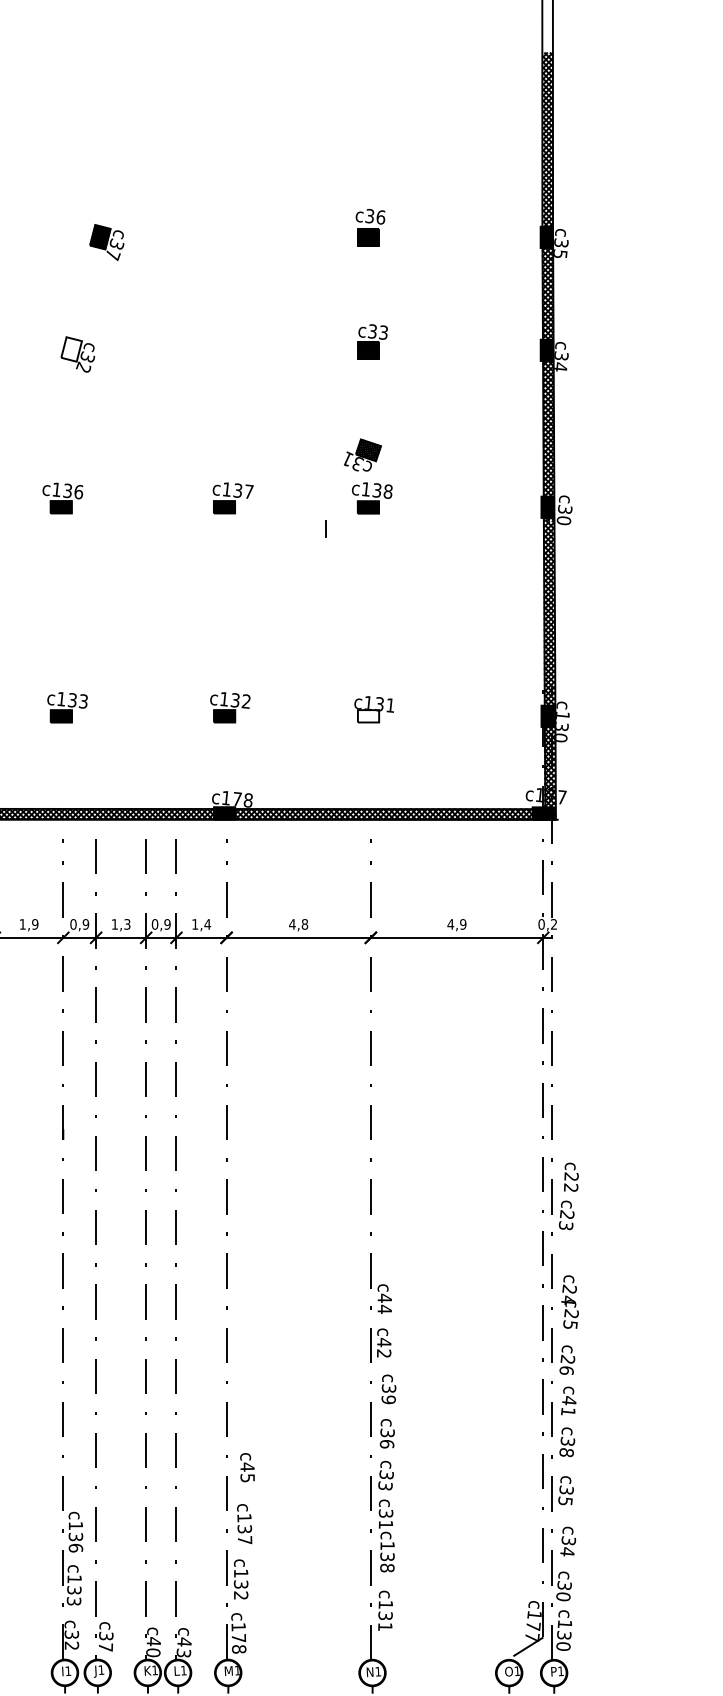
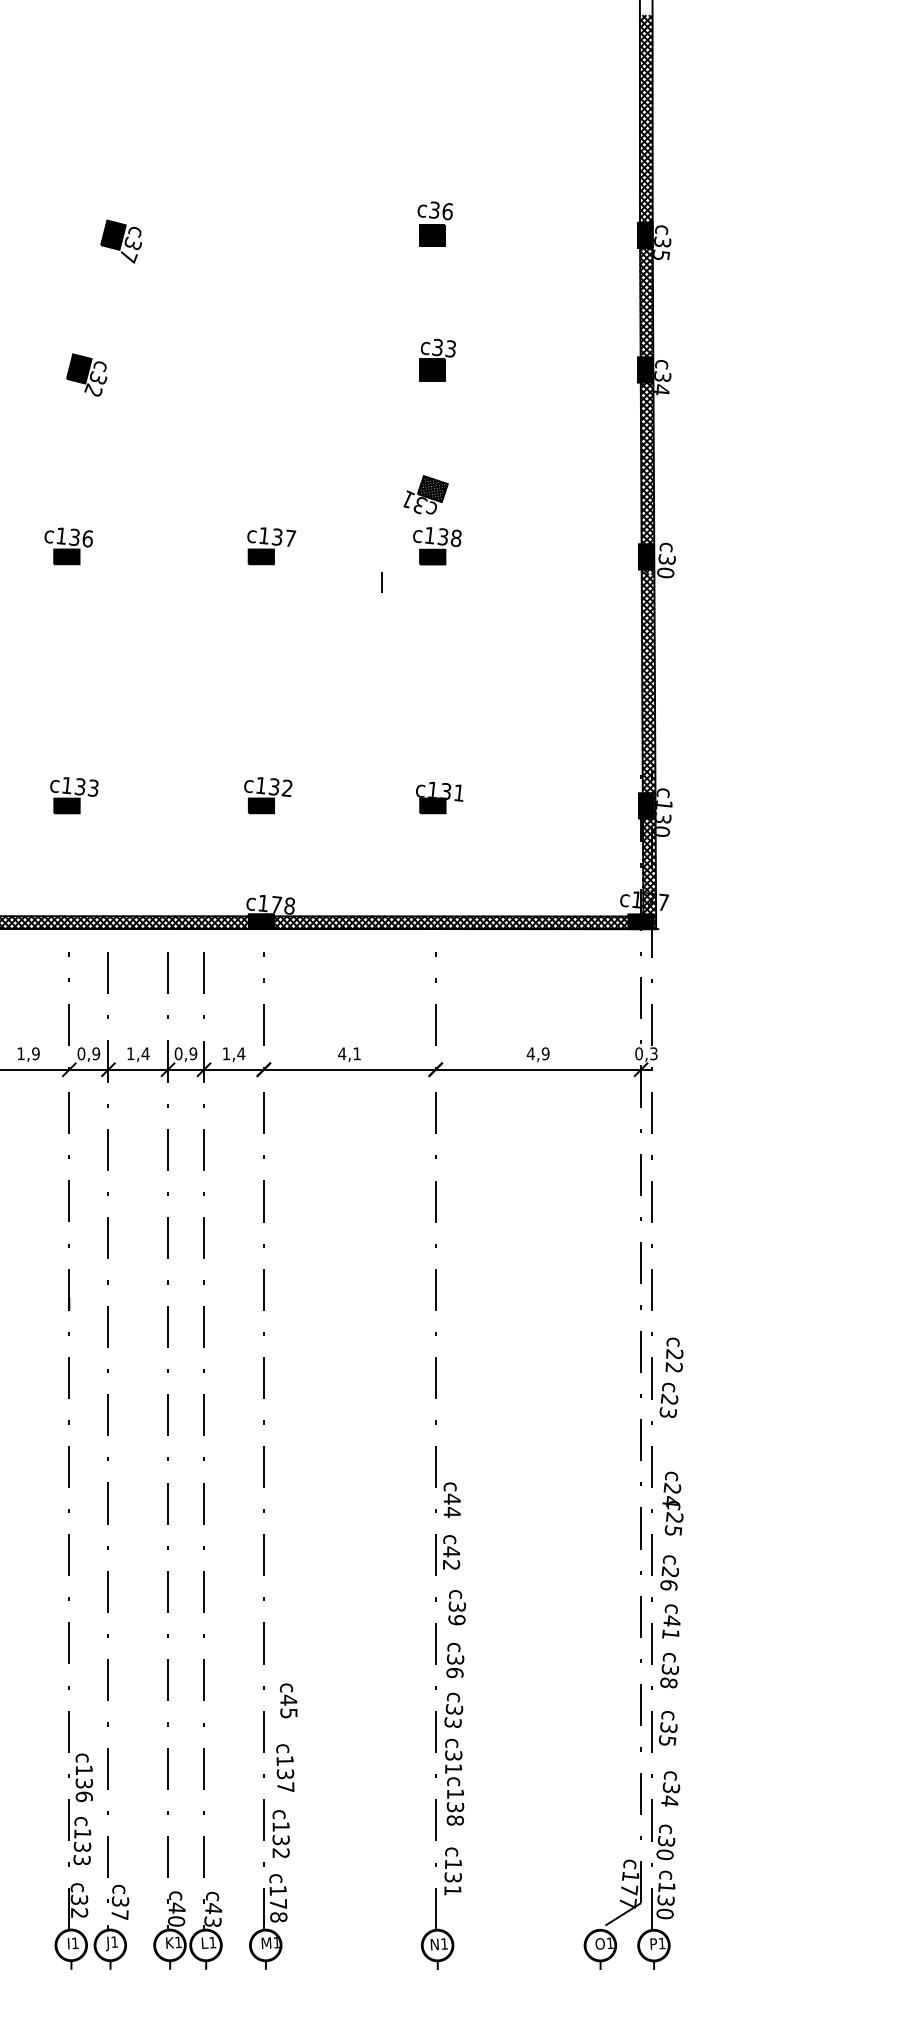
hatch: (71, 349) -> (79, 368), added
hatch: (368, 715) -> (432, 805), added
text: (127, 924) -> (145, 1053), 1,3 -> 1,4
text: (304, 924) -> (356, 1053), 4,8 -> 4,1
text: (553, 924) -> (653, 1053), 0,2 -> 0,3

